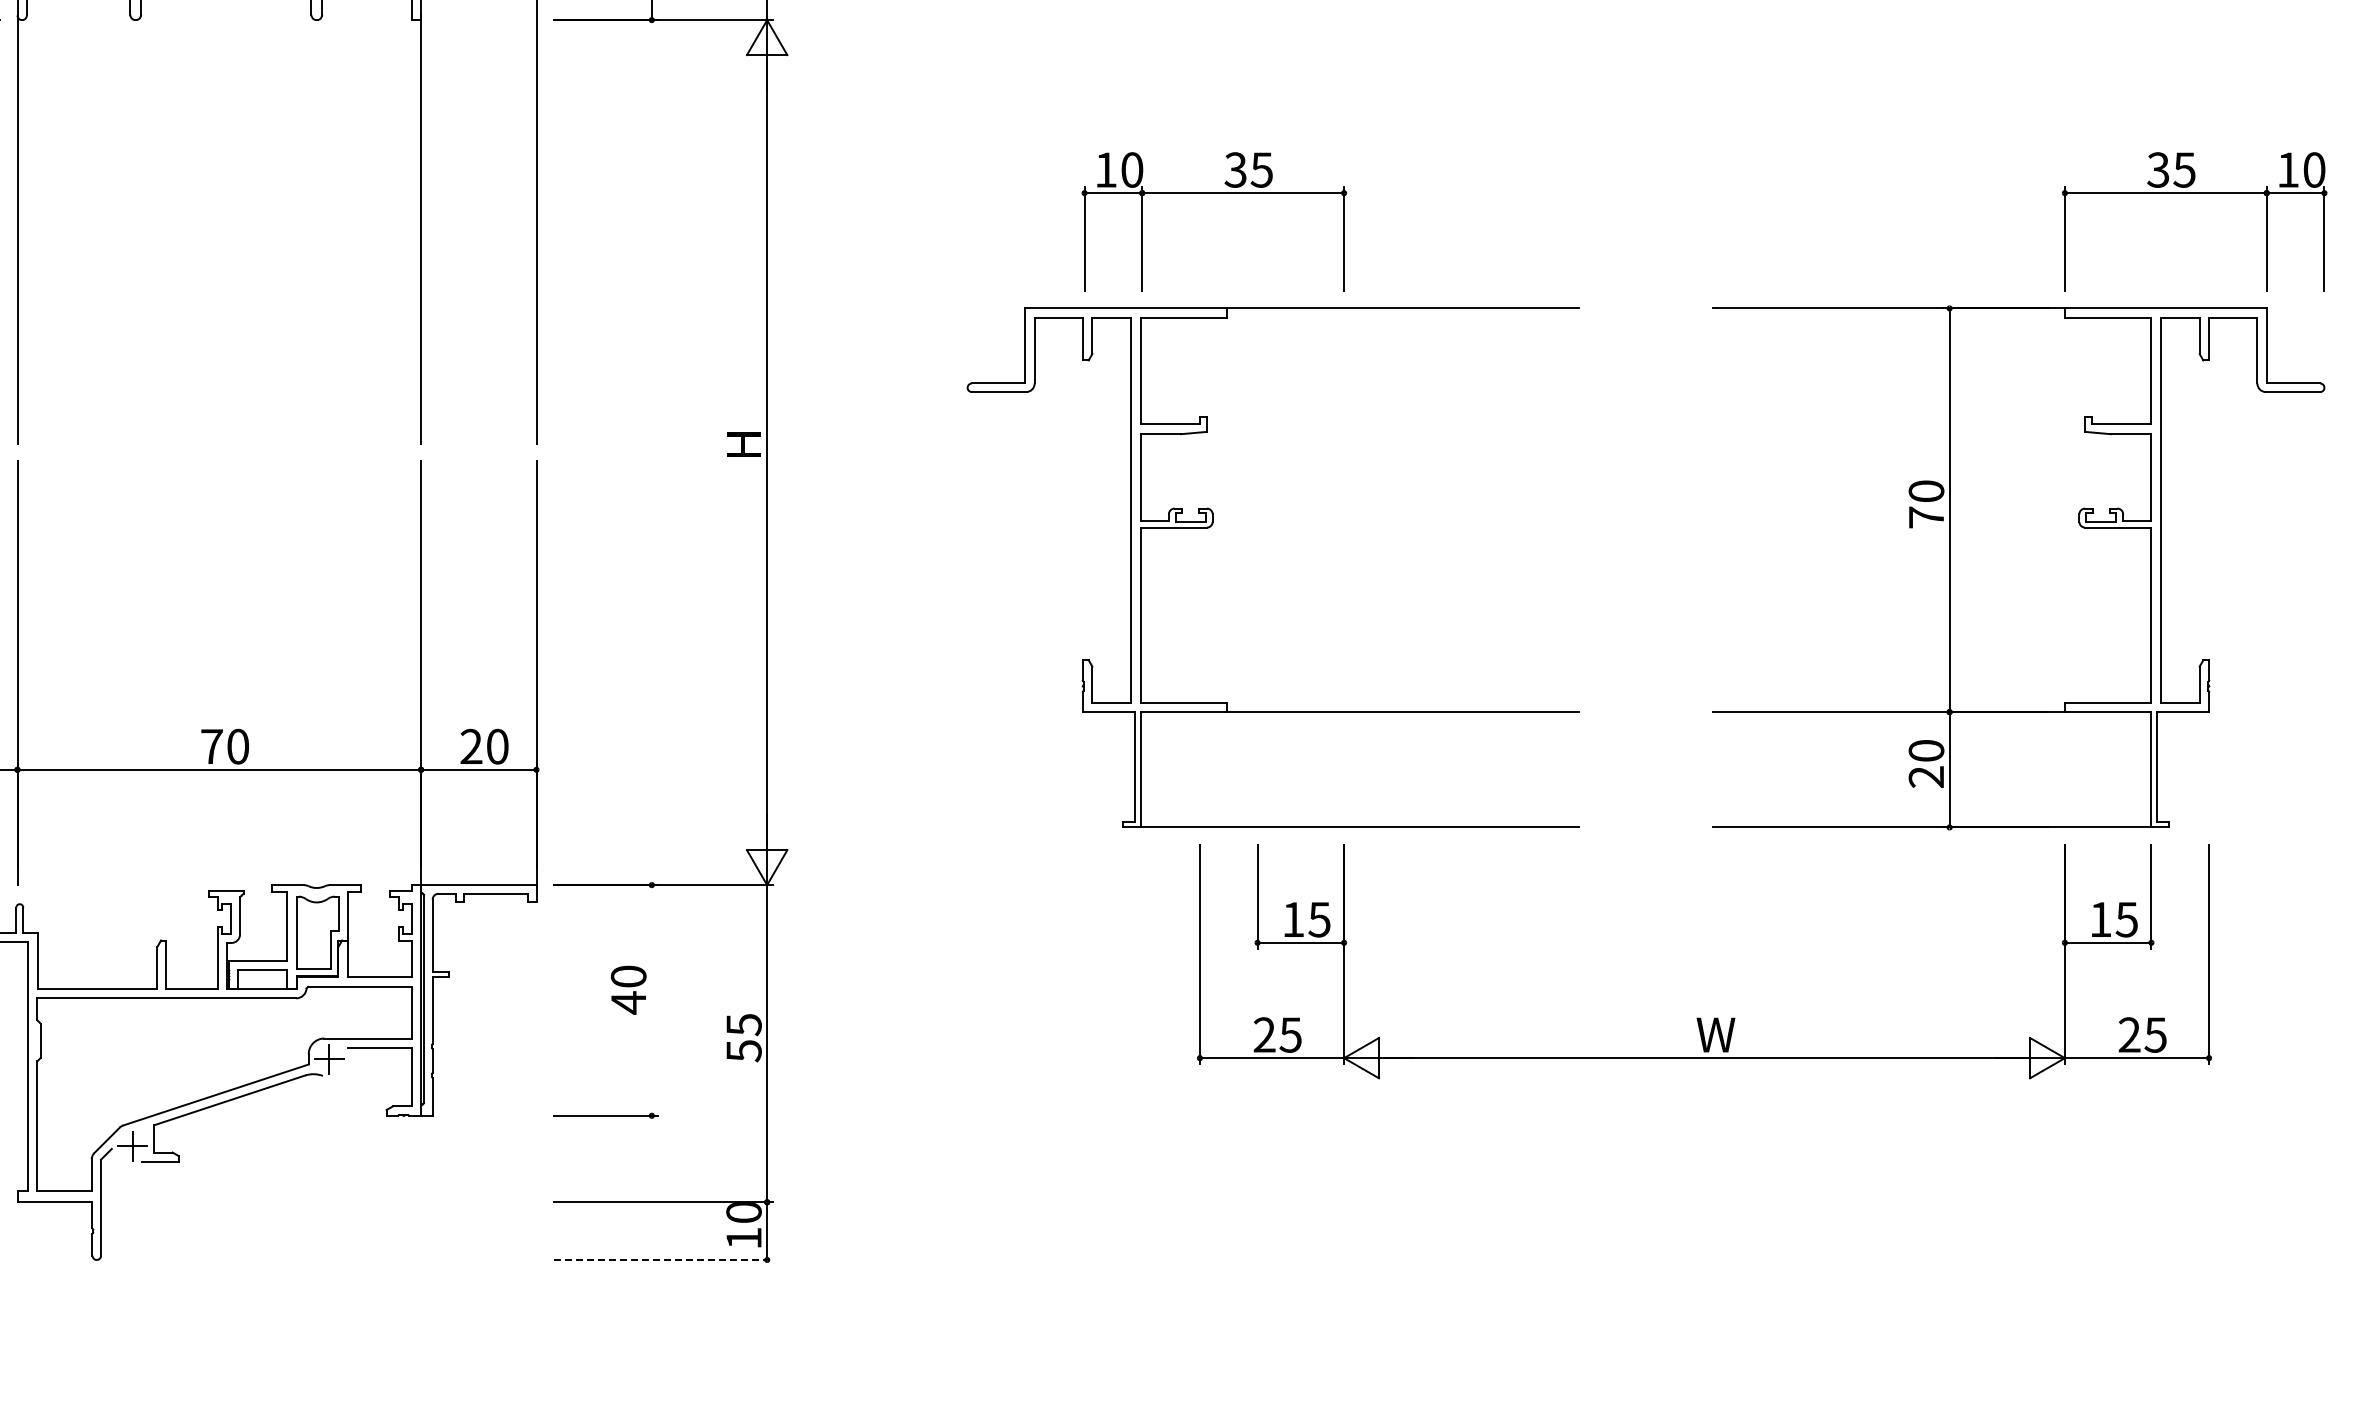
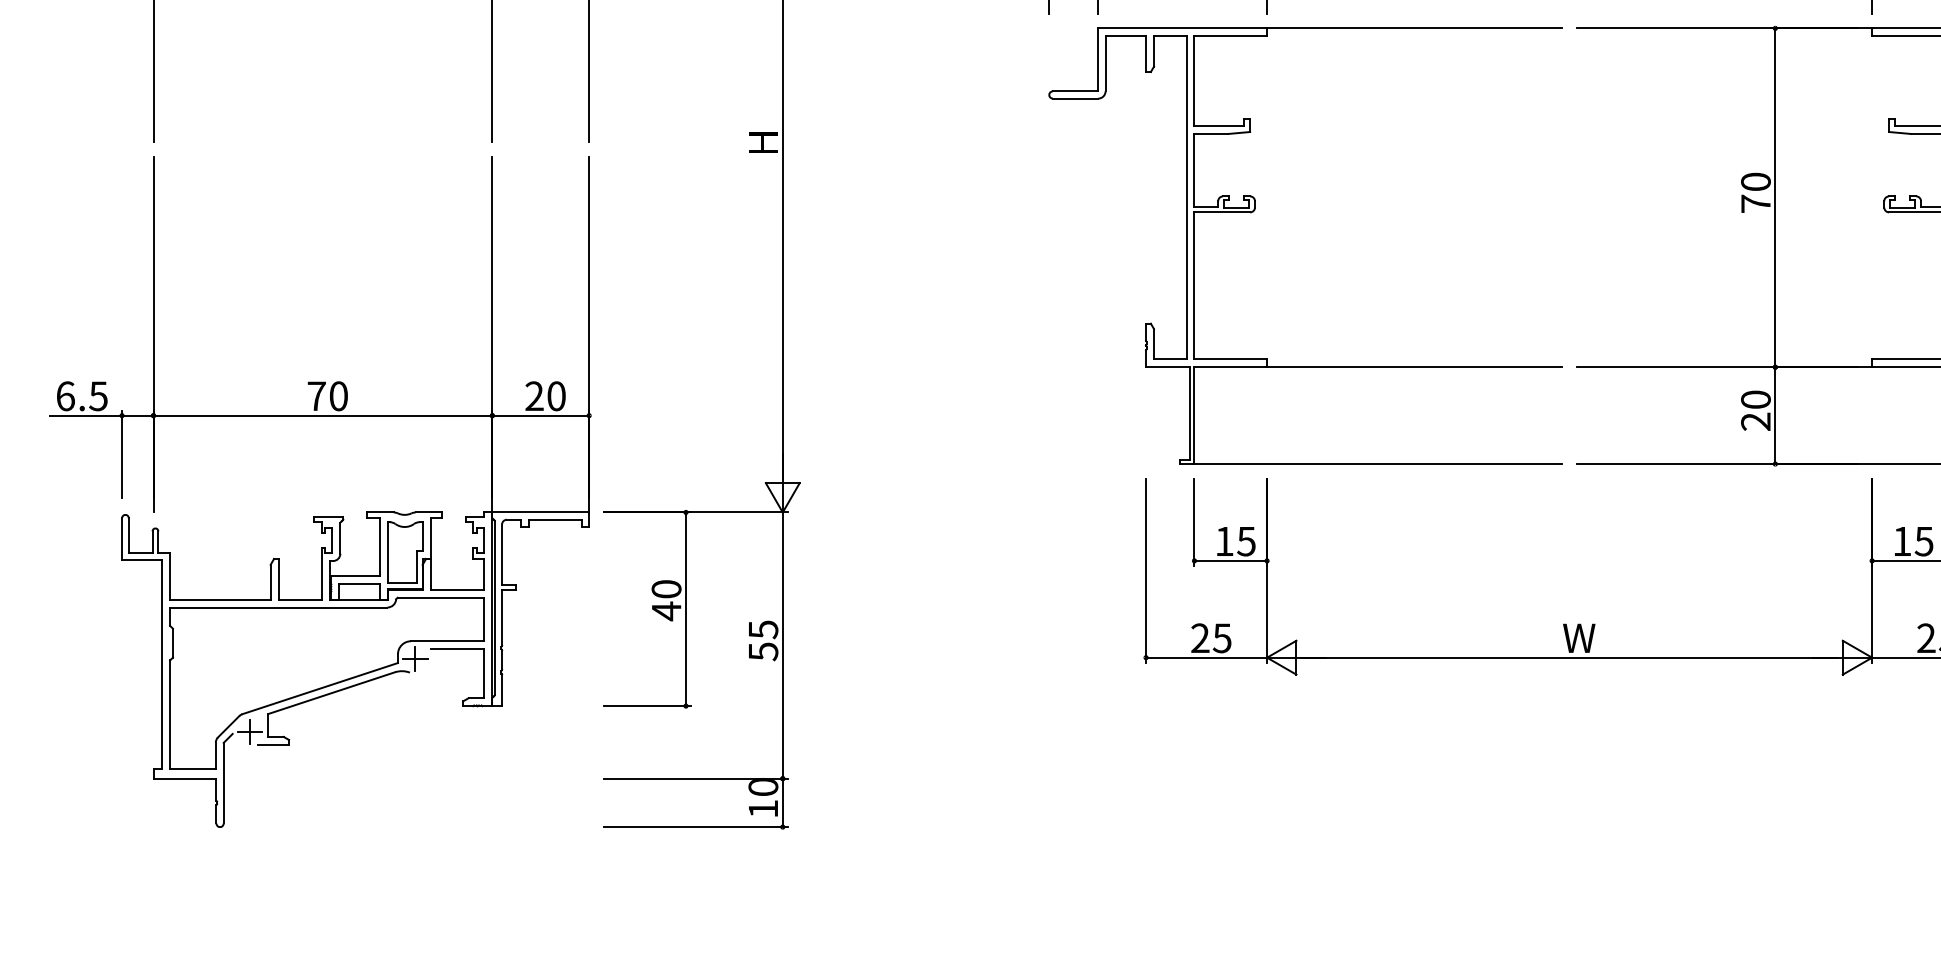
part: (1212, 525) -> (1254, 210), moved
line: (651, 1000) -> (685, 609), added
line: (663, 1259) -> (695, 826), dashed -> solid

